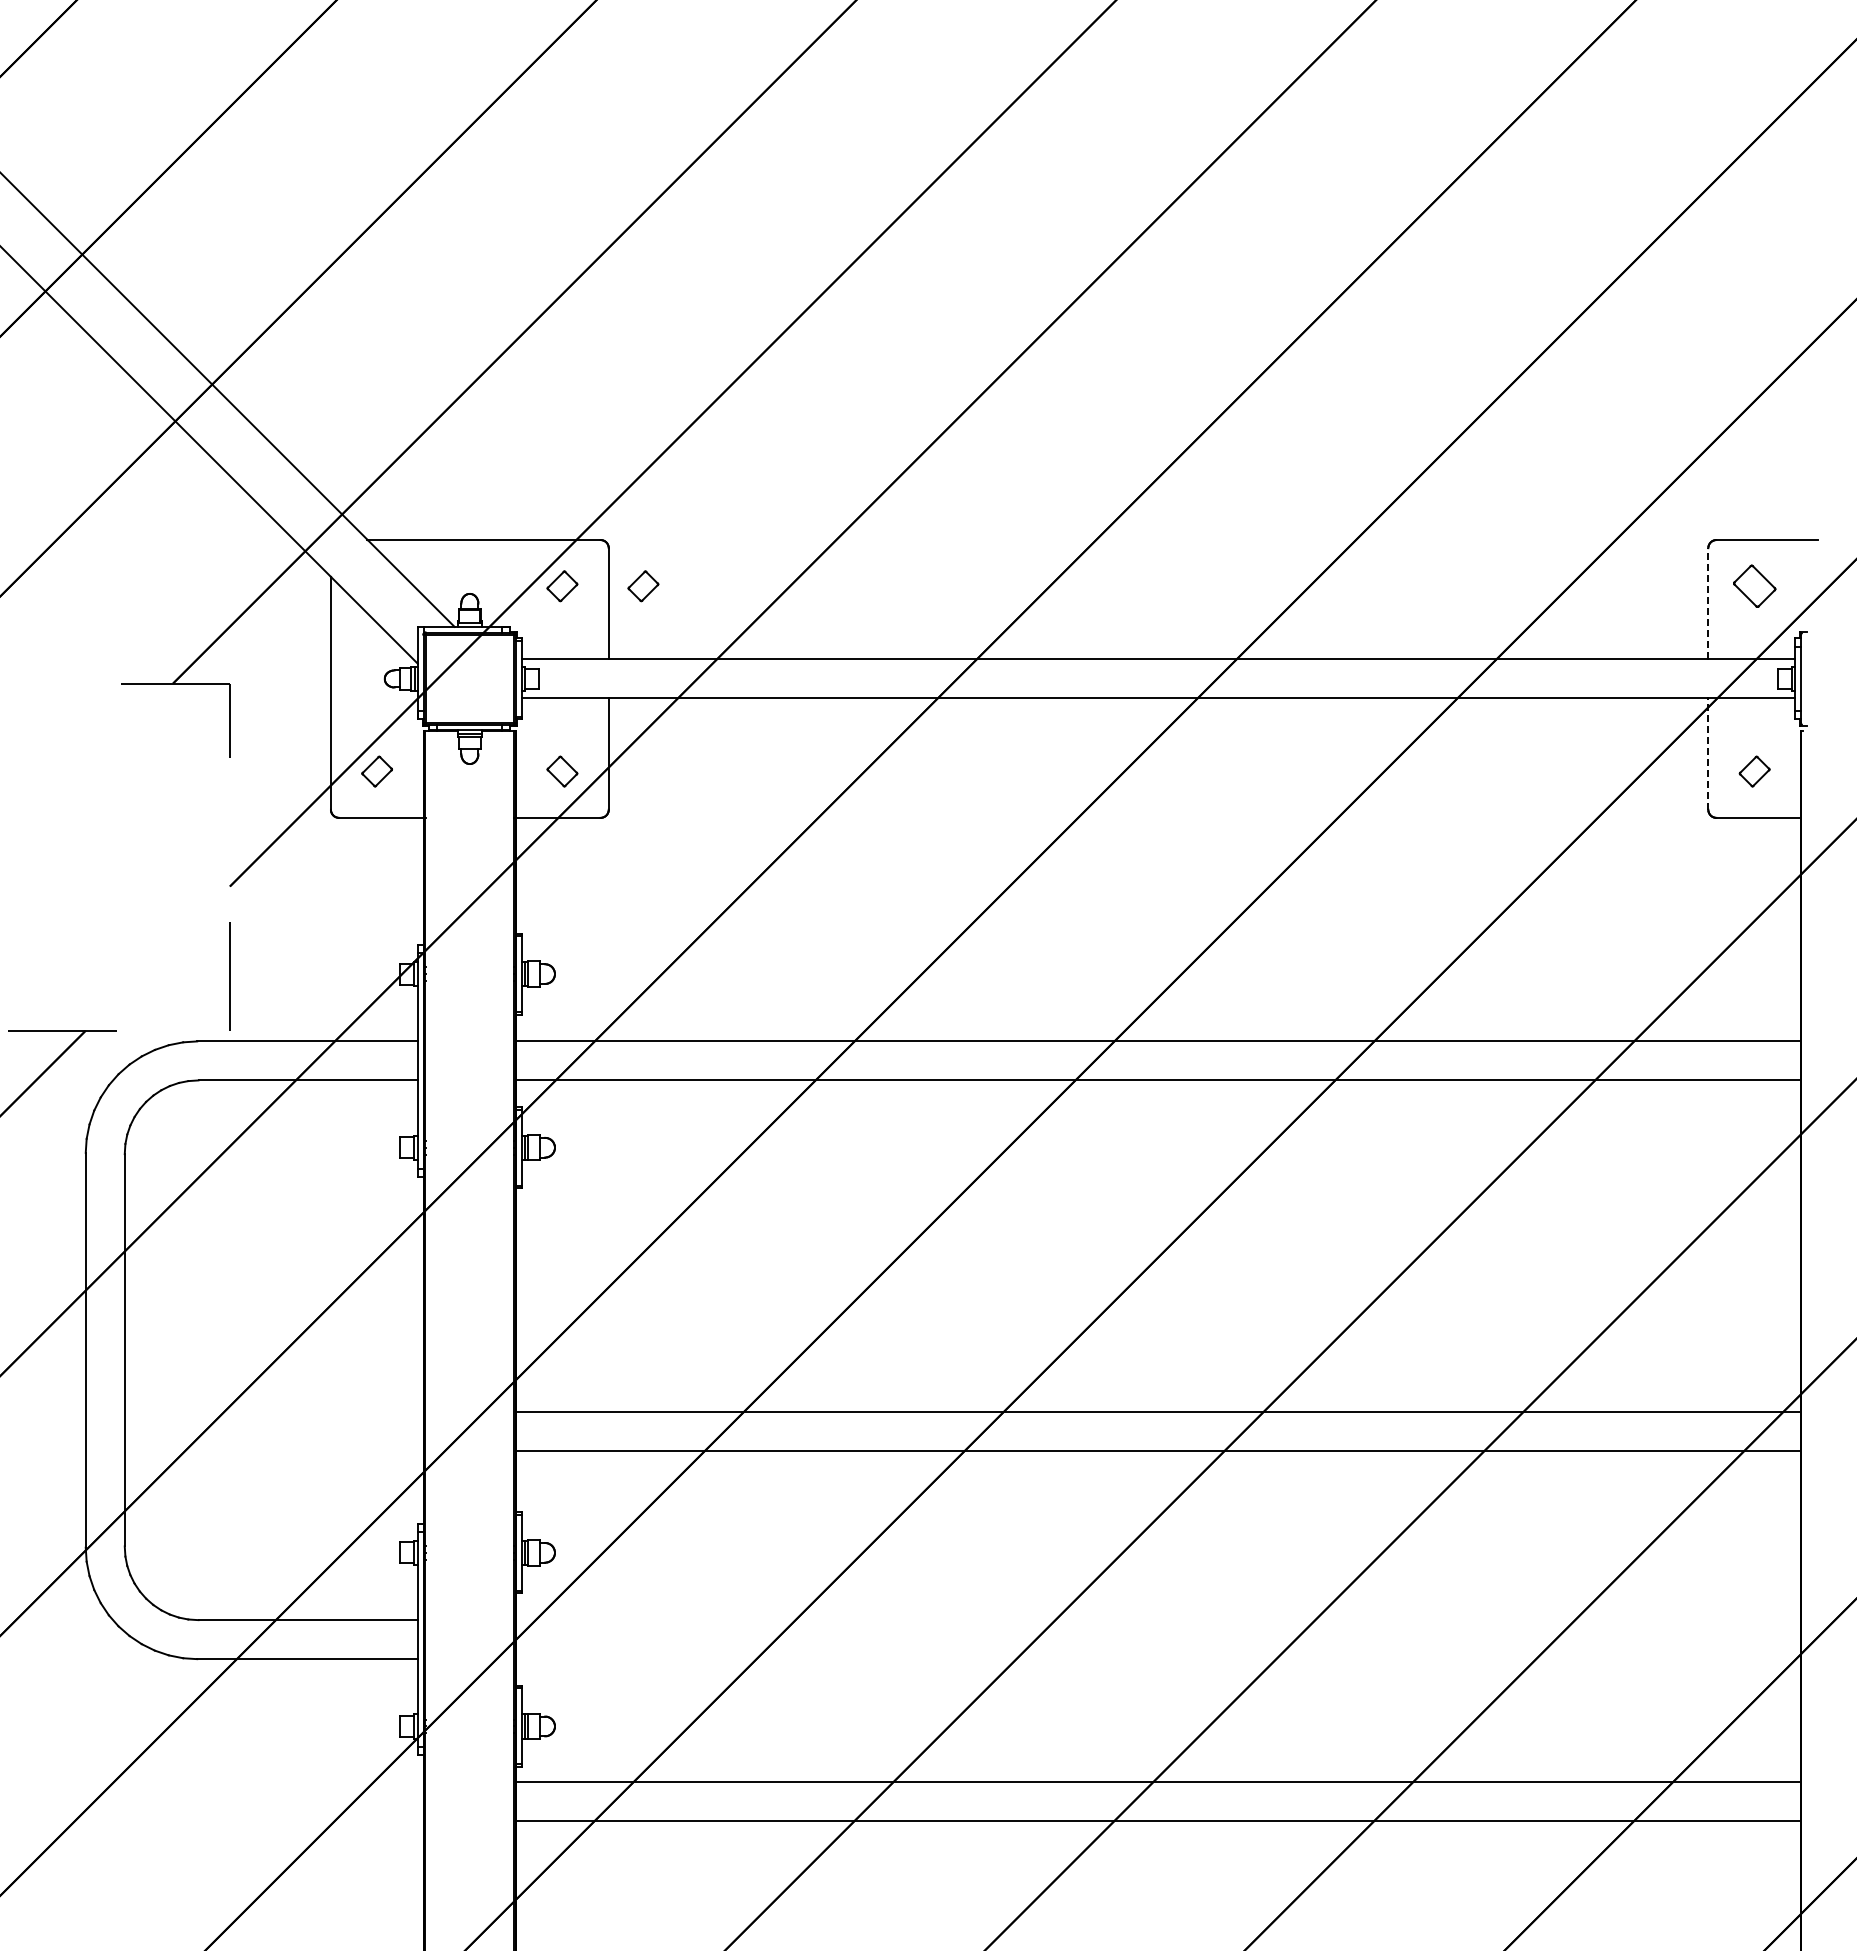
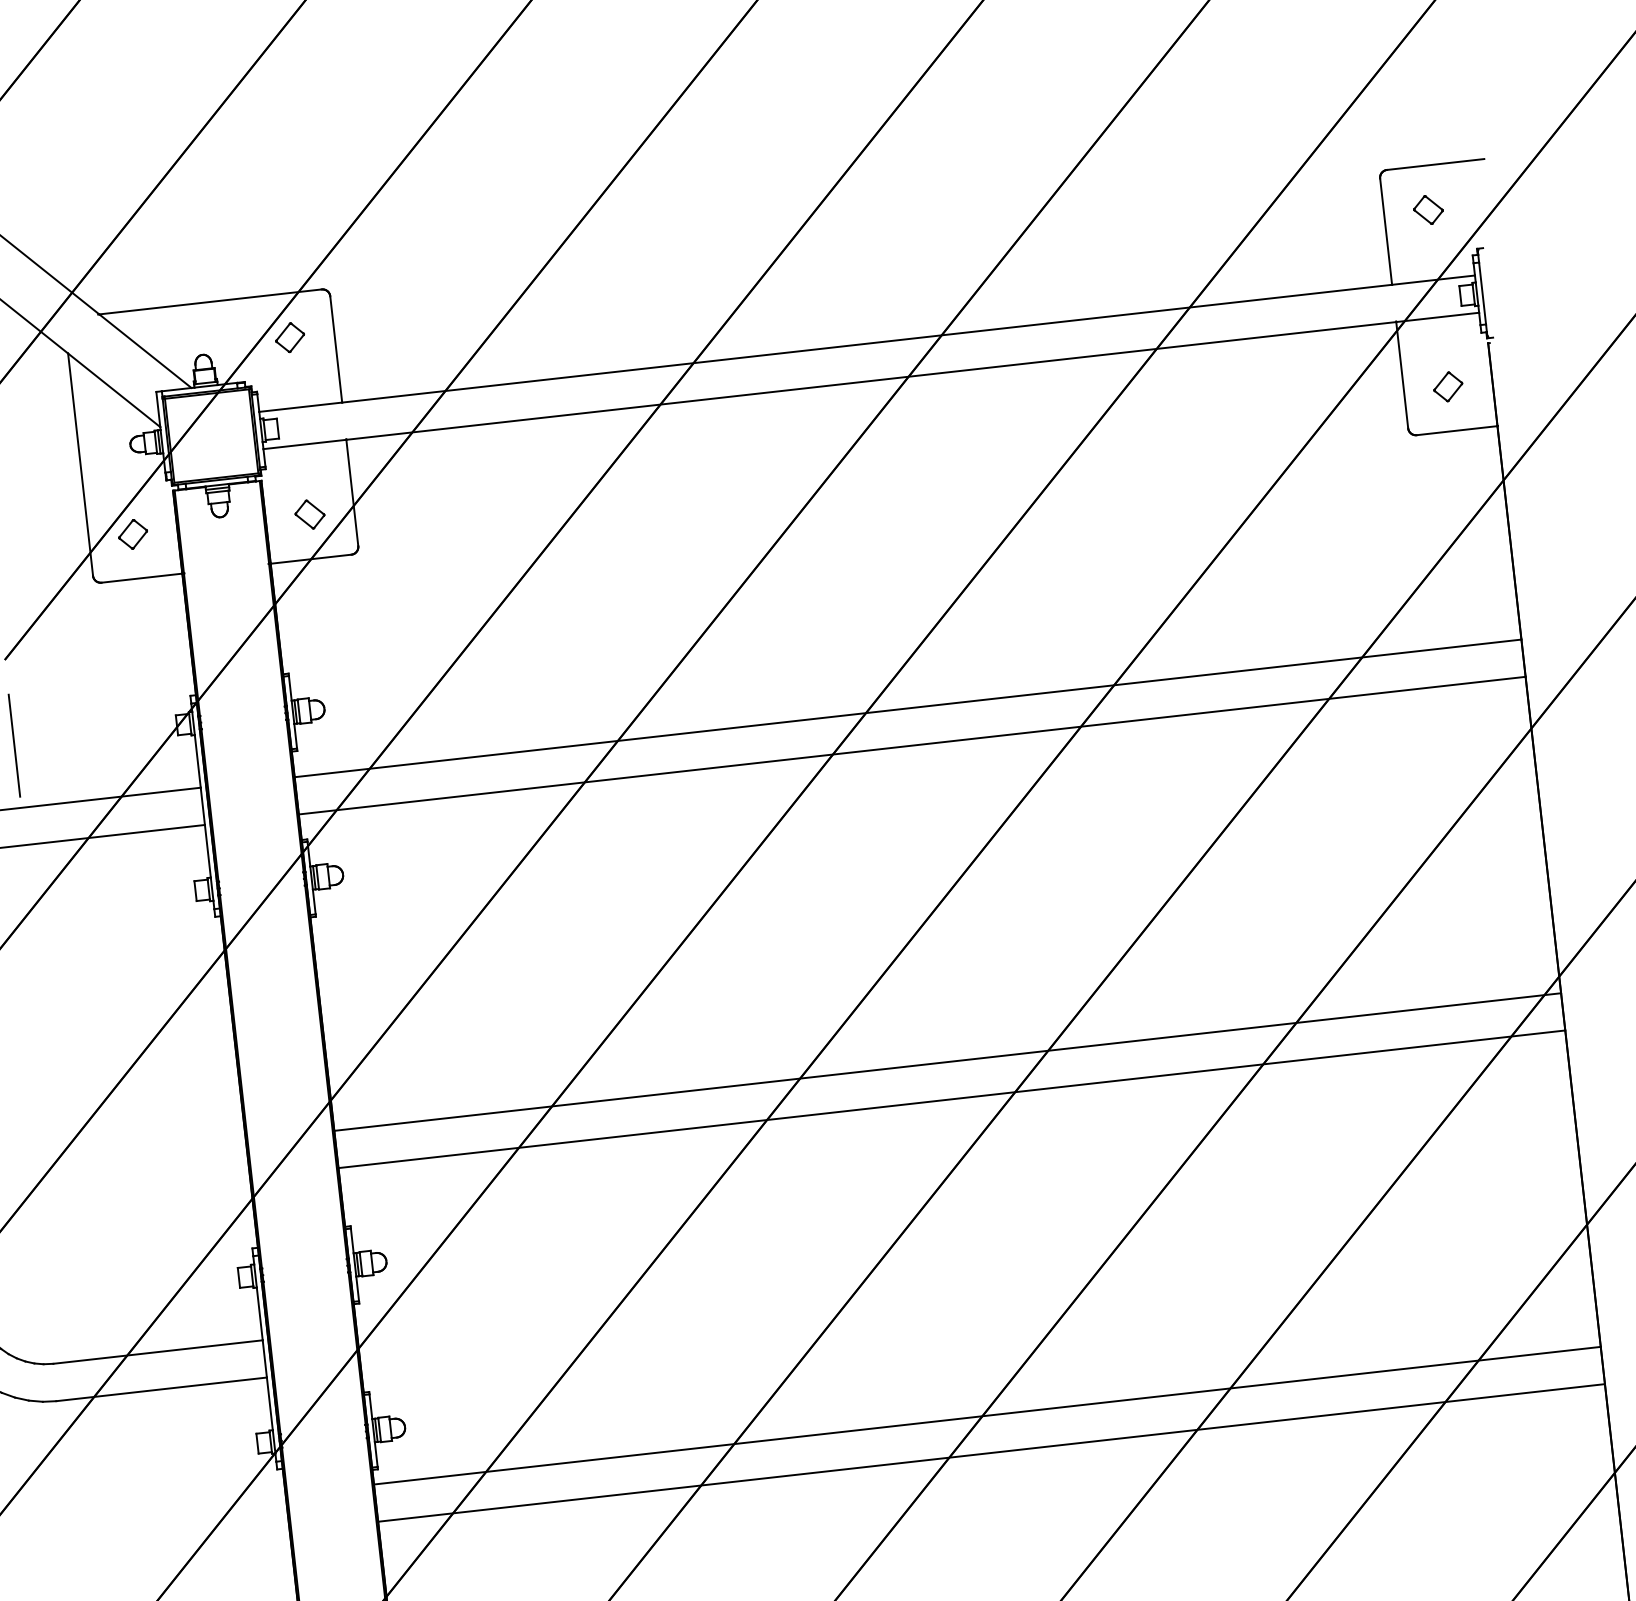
part: (643, 586) -> (367, 329), removed
part: (1754, 586) -> (1428, 210), size x0.71
line: (1708, 603) -> (1386, 231), dashed -> solid
line: (1708, 754) -> (1402, 375), dashed -> solid

